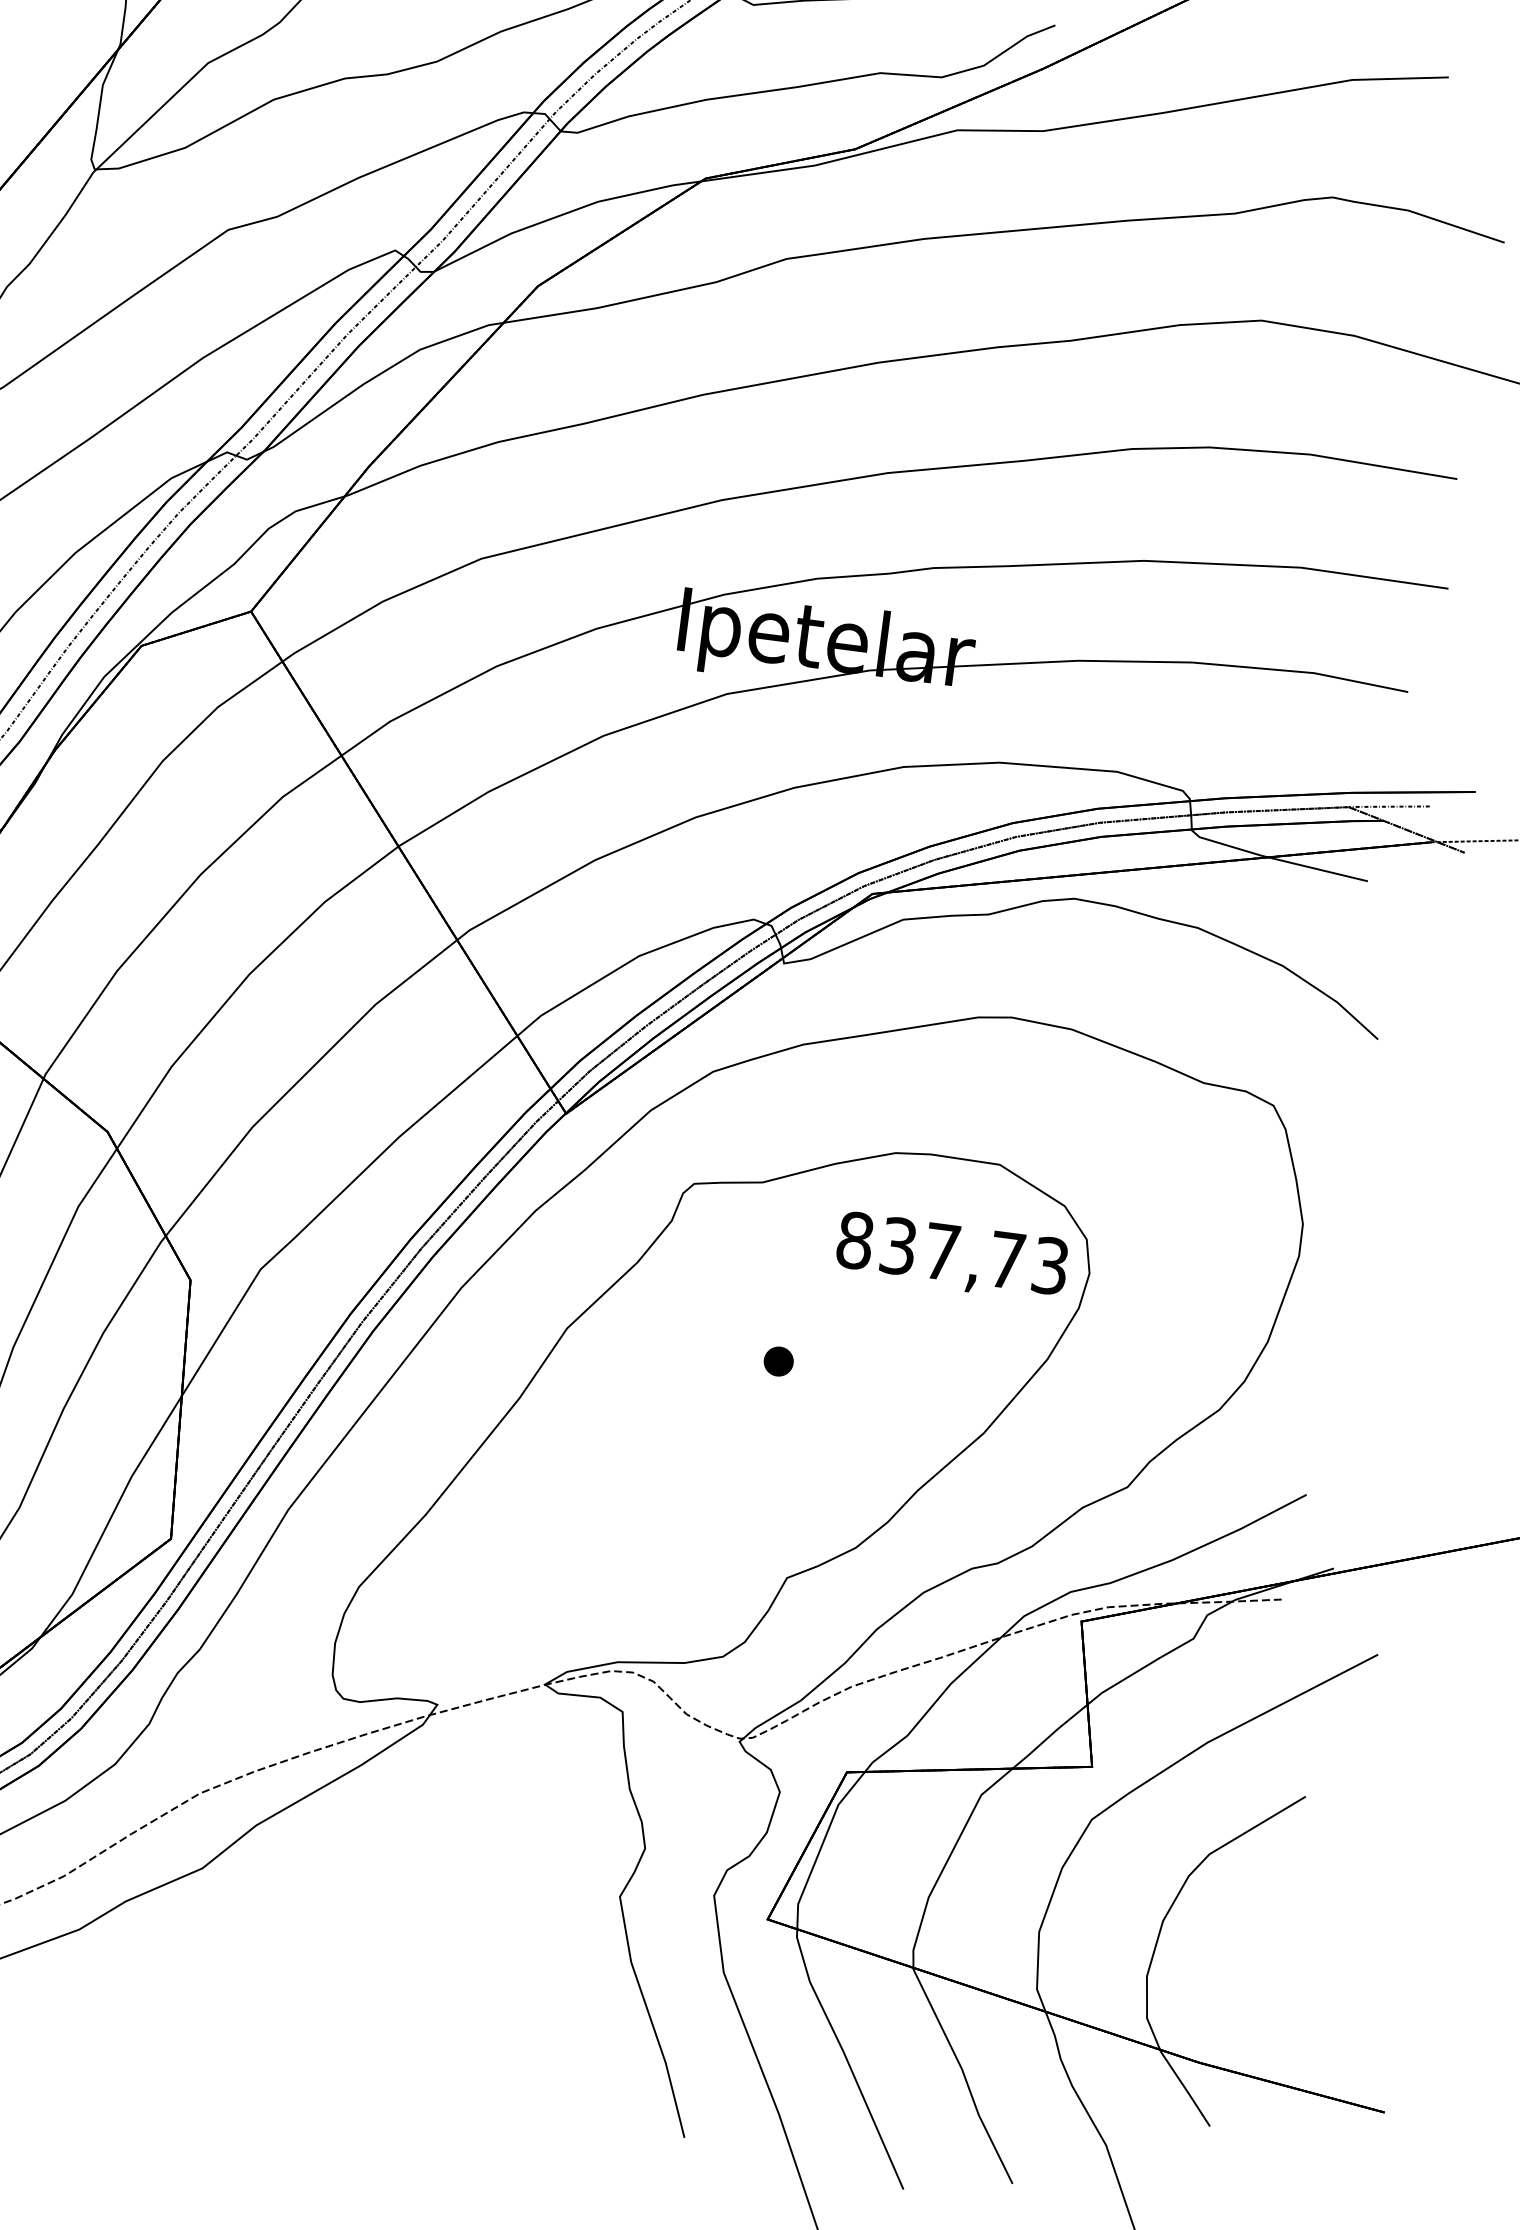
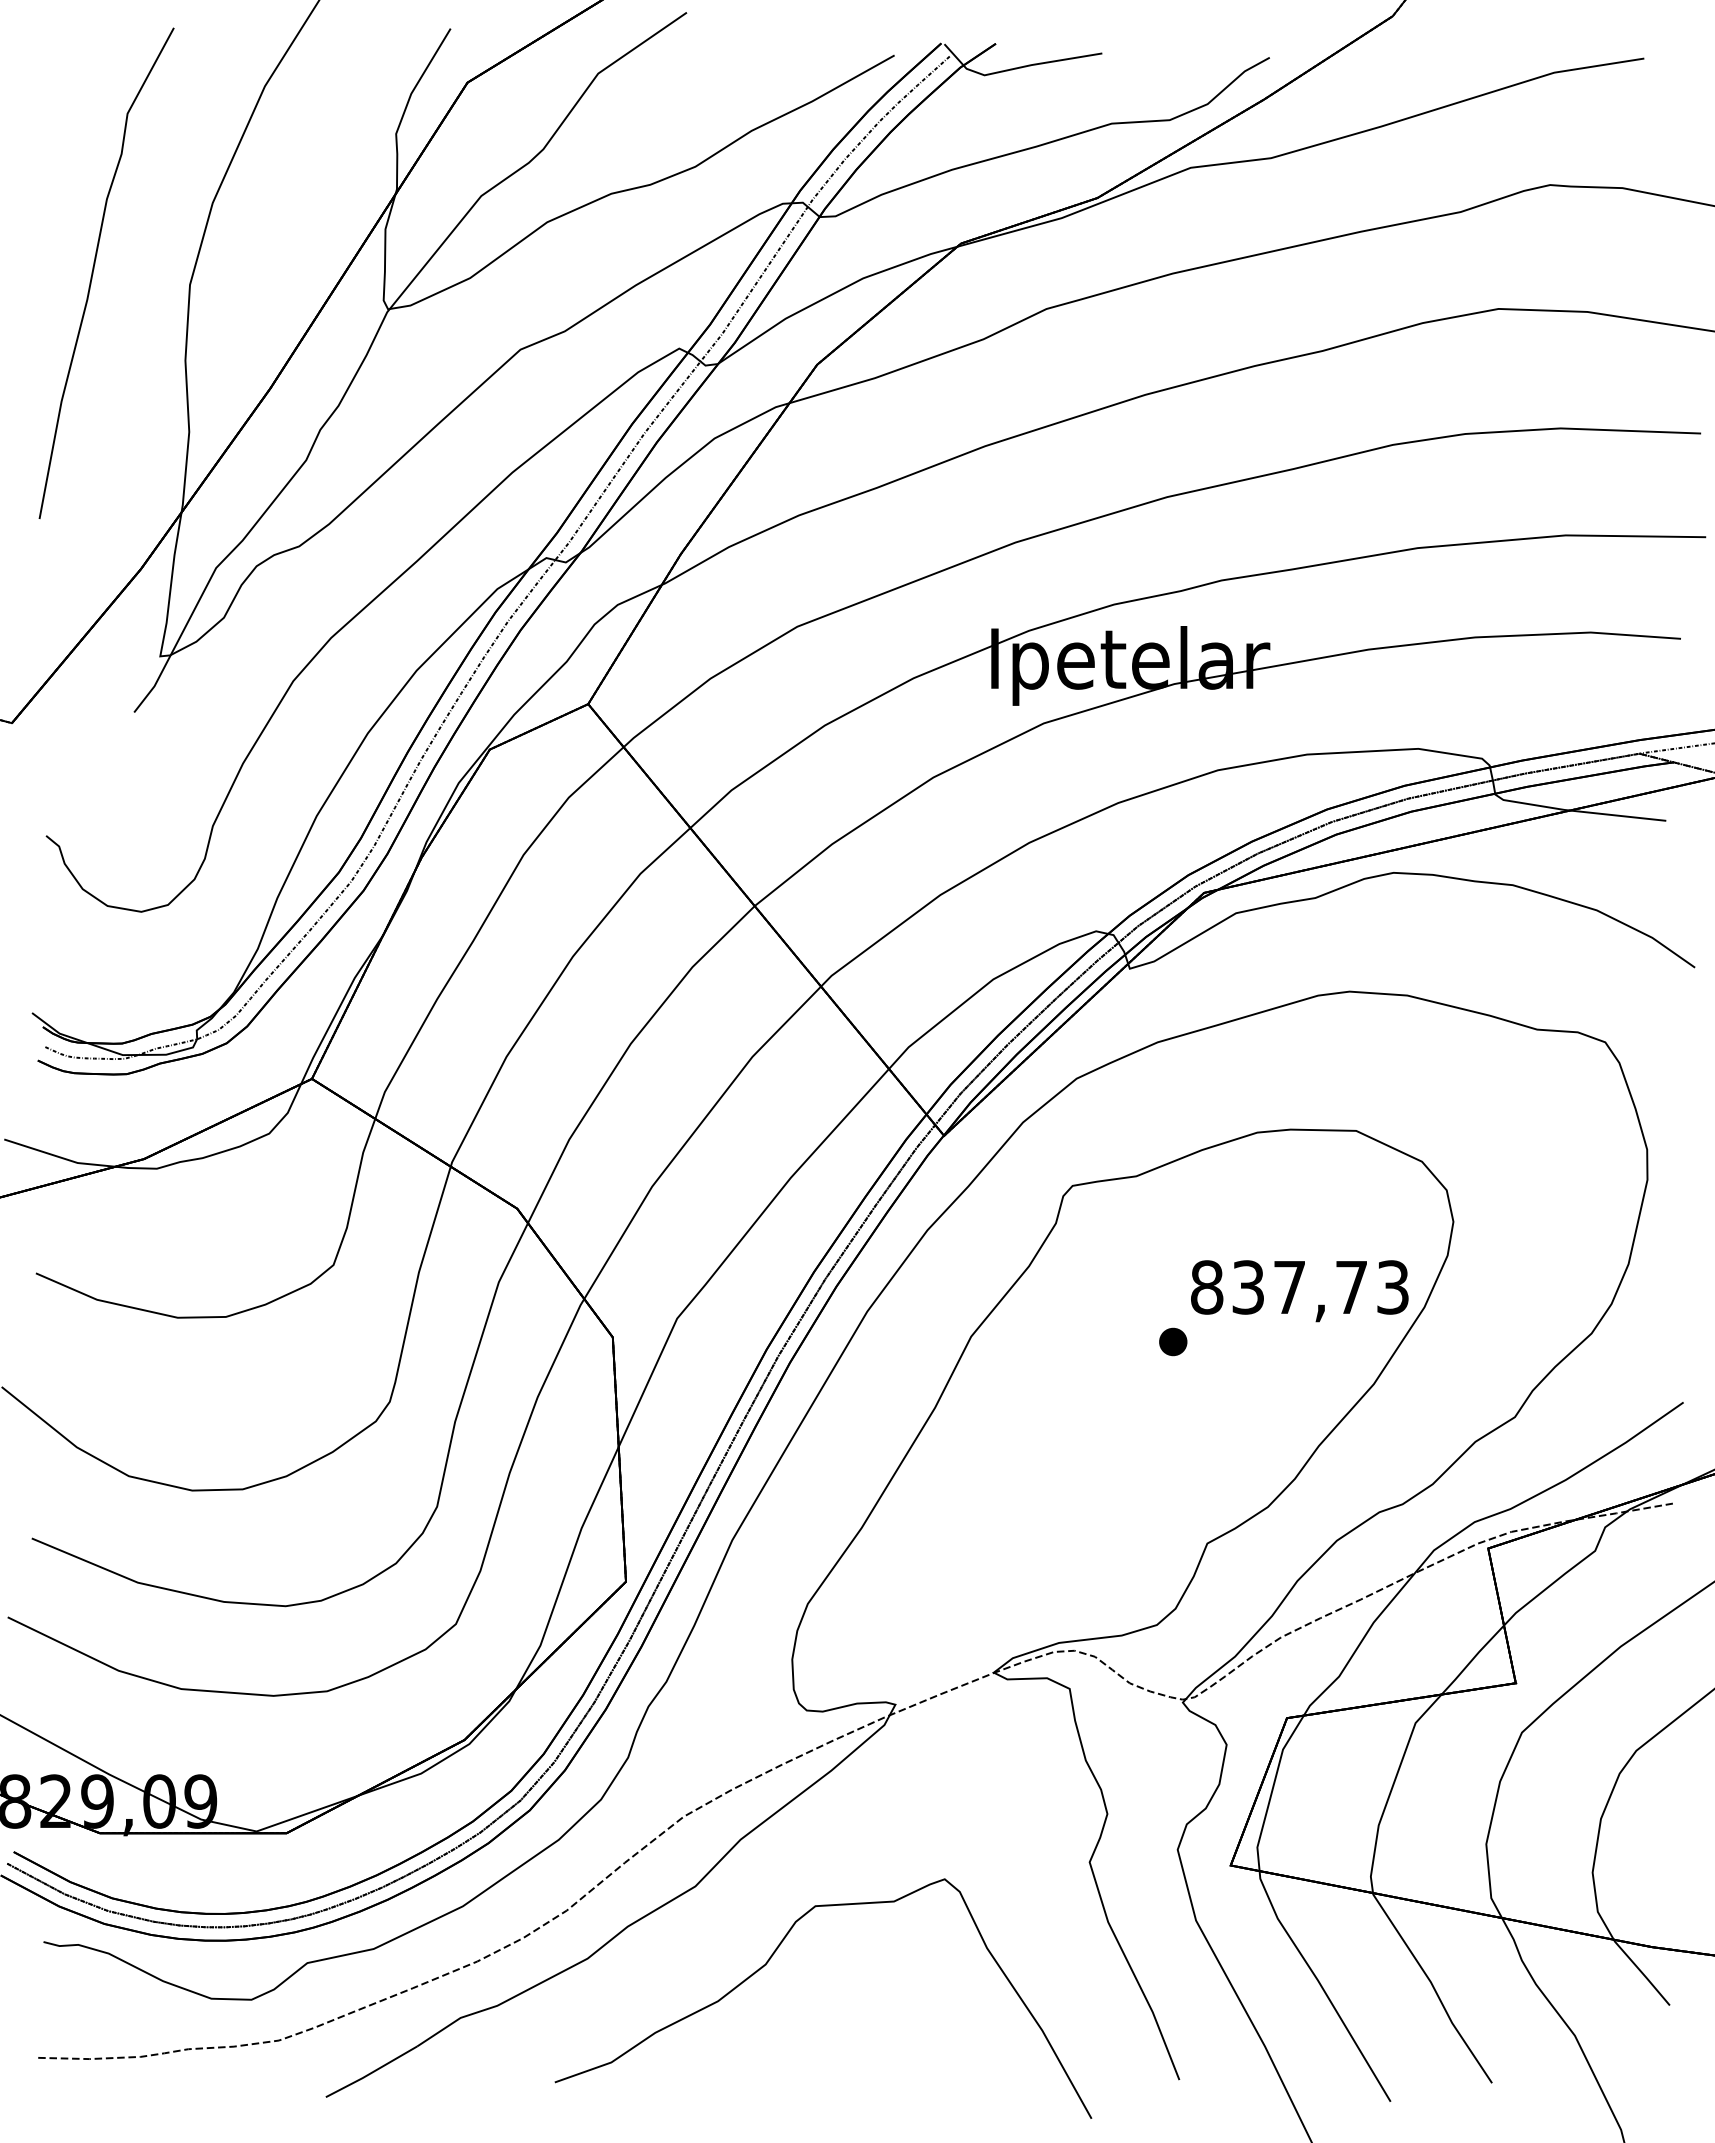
text: (951, 1257) -> (1299, 1291), moved
curve: (272, 1954) -> (771, 1958), added

